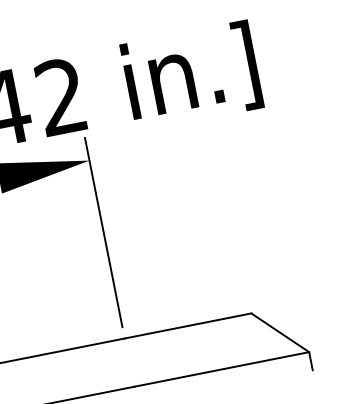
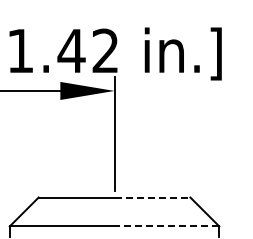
line: (188, 325) -> (152, 197), solid -> dashed
line: (221, 369) -> (166, 226), solid -> dashed

